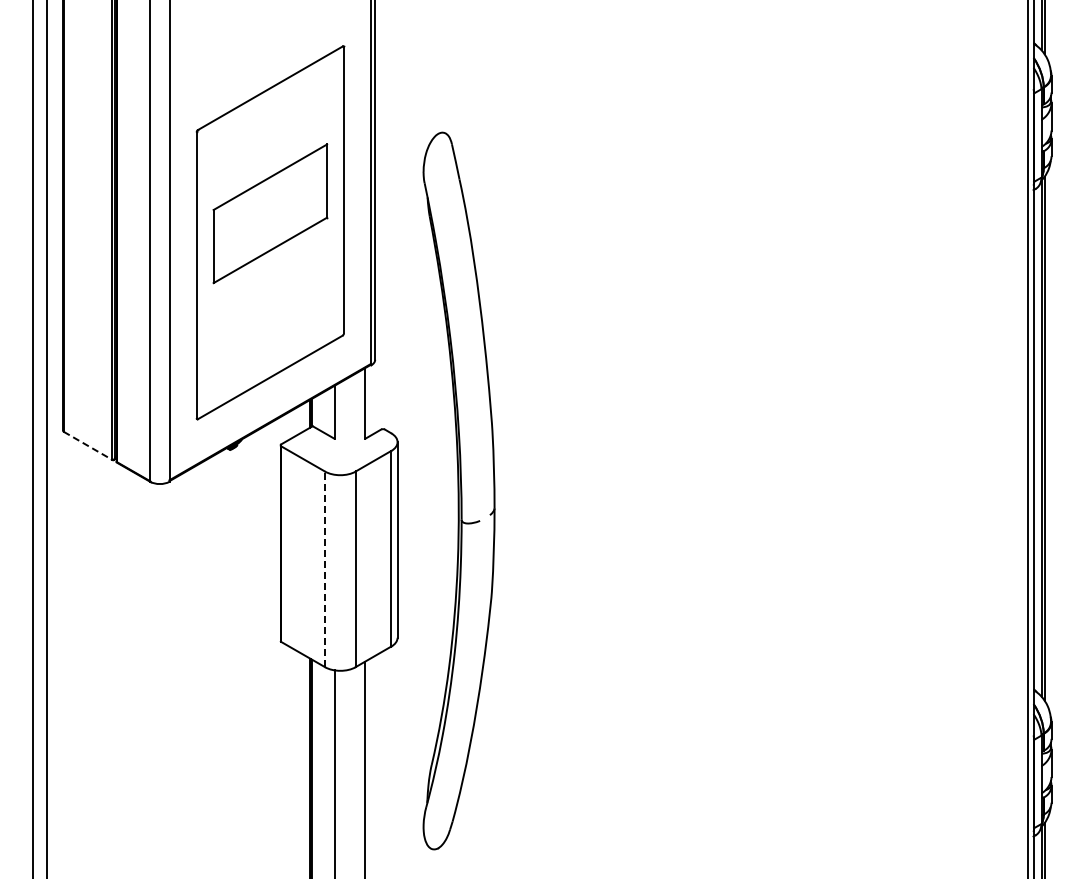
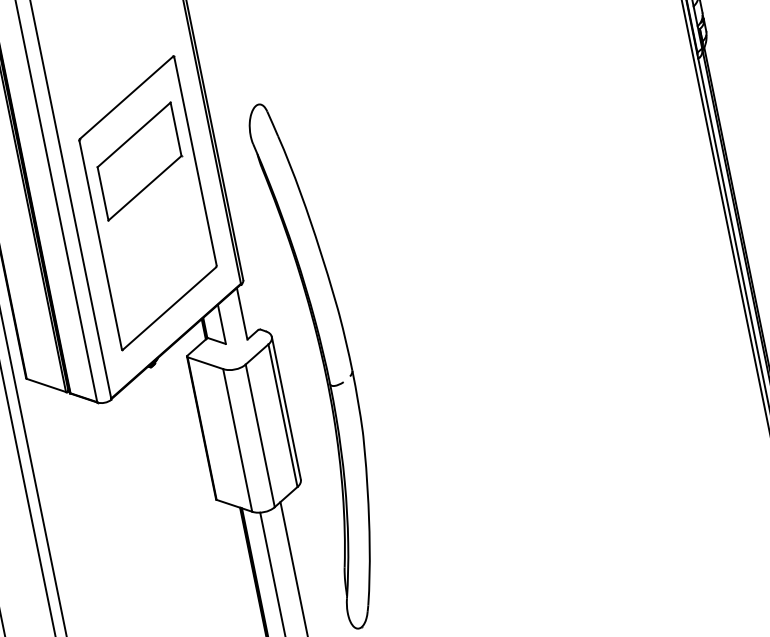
part: (270, 213) -> (139, 161), moved
line: (87, 445) -> (46, 385), dashed -> solid
line: (324, 569) -> (237, 440), dashed -> solid

